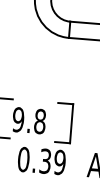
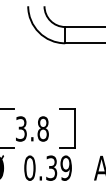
text: (18, 119) -> (21, 128), 9.8 -> 3.8

